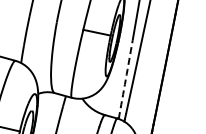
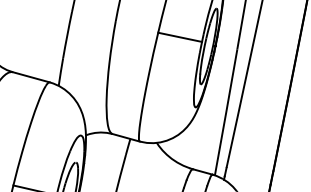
arc: (125, 79) -> (225, 112), dashed -> solid

